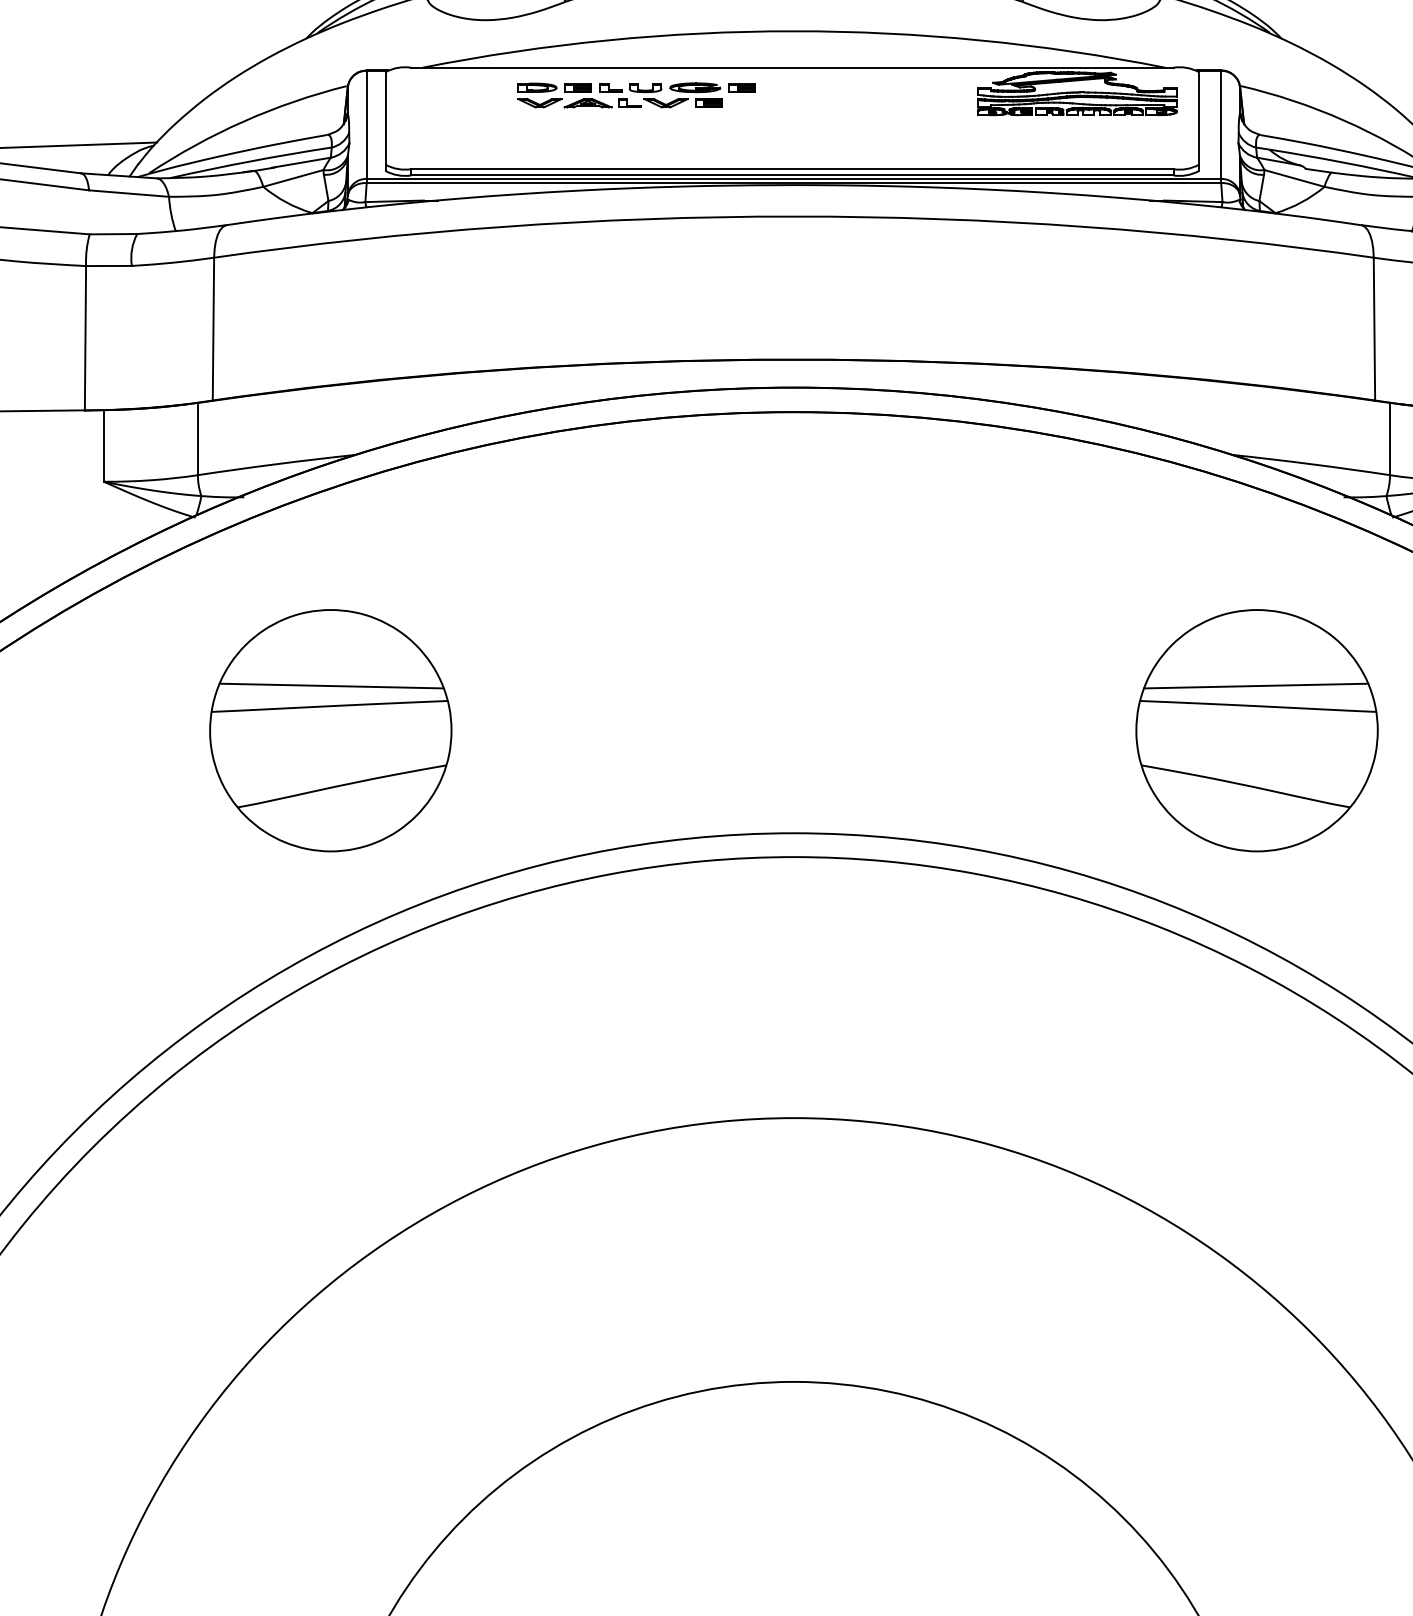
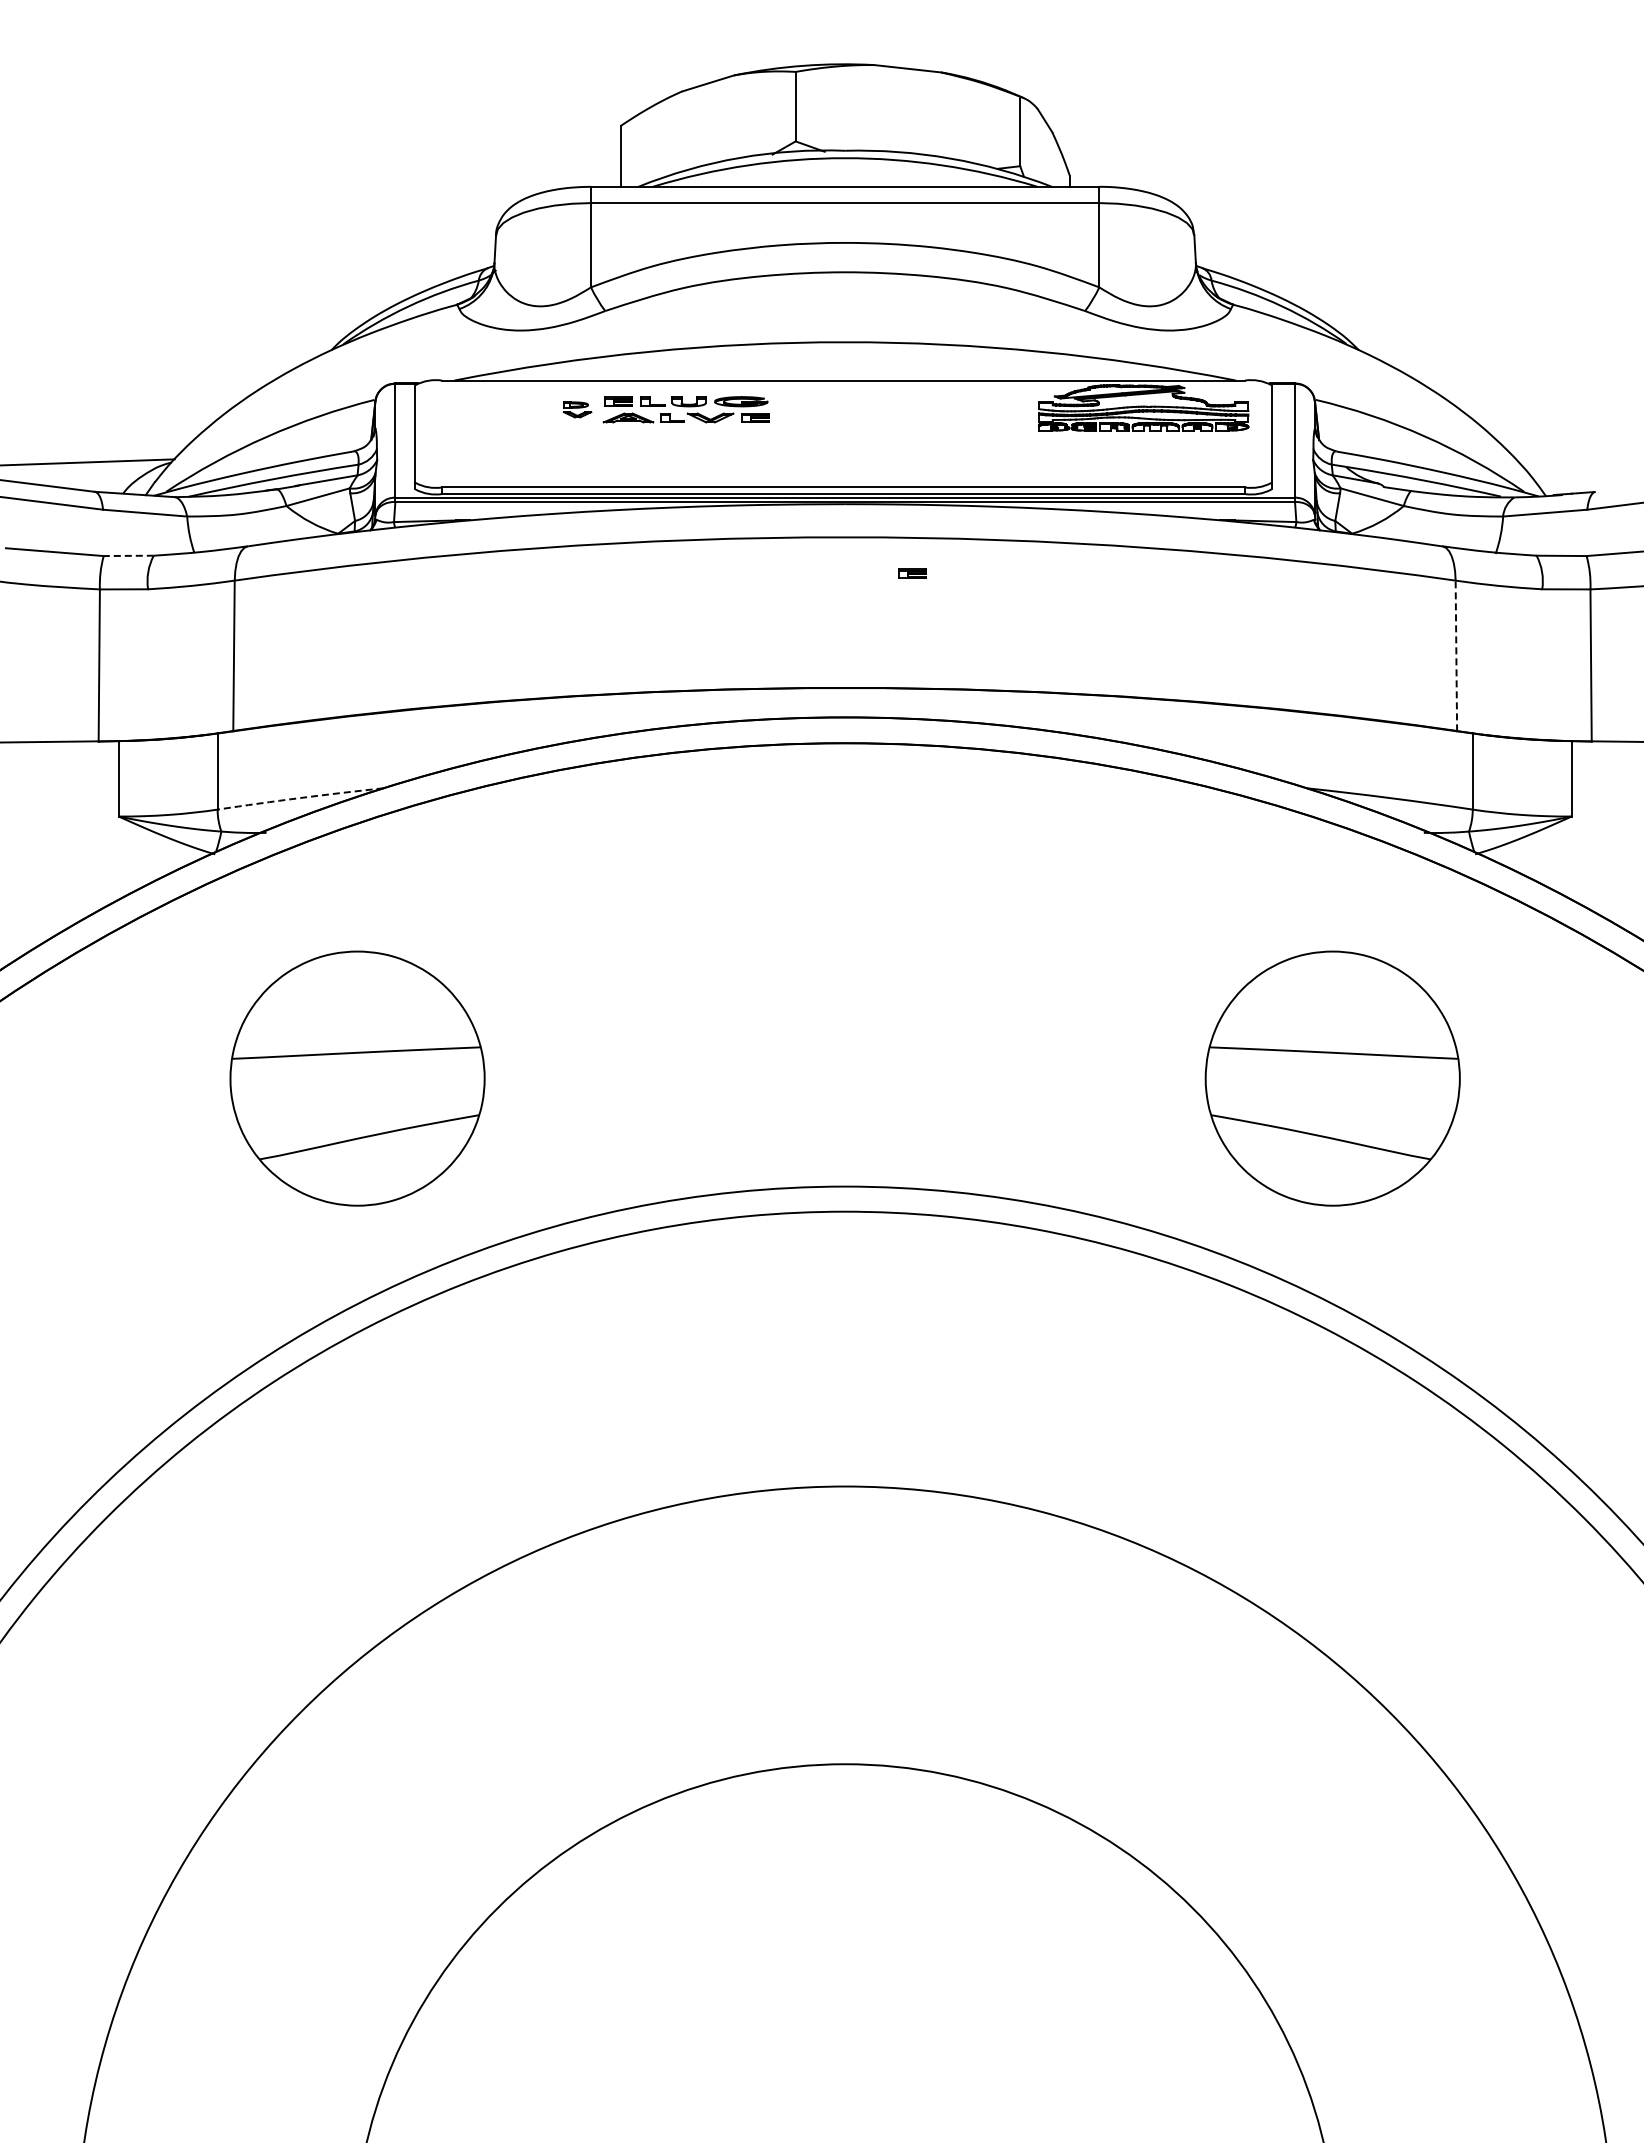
part: (742, 87) -> (912, 573), moved
part: (539, 95) -> (577, 409), size x0.6
line: (113, 233) -> (128, 555), solid -> dashed
line: (1374, 328) -> (1456, 655), solid -> dashed
arc: (276, 464) -> (300, 798), solid -> dashed
line: (331, 685) -> (358, 1031), removed
line: (1255, 685) -> (1331, 1031), removed

